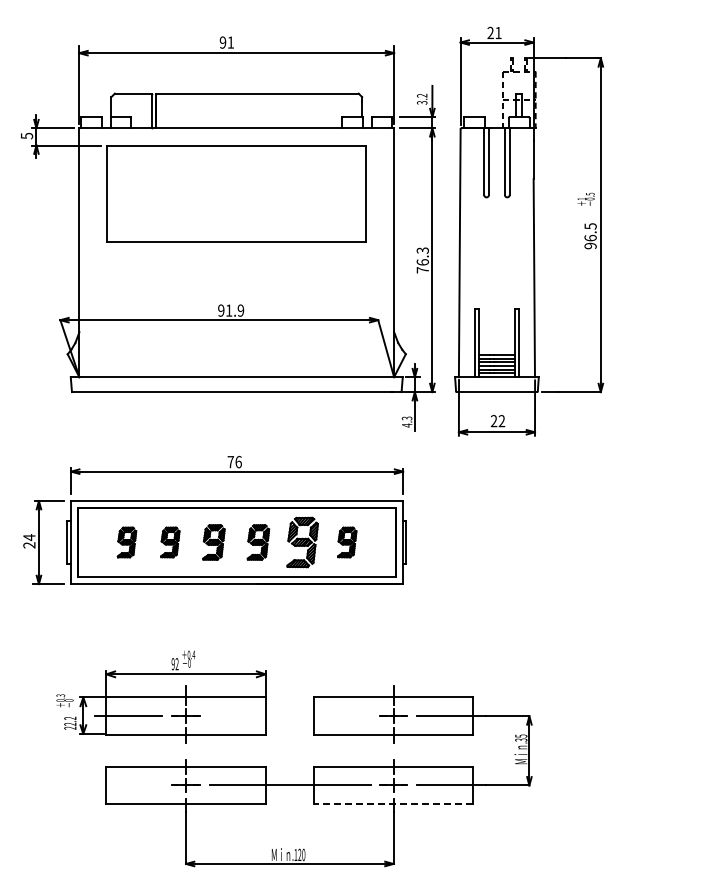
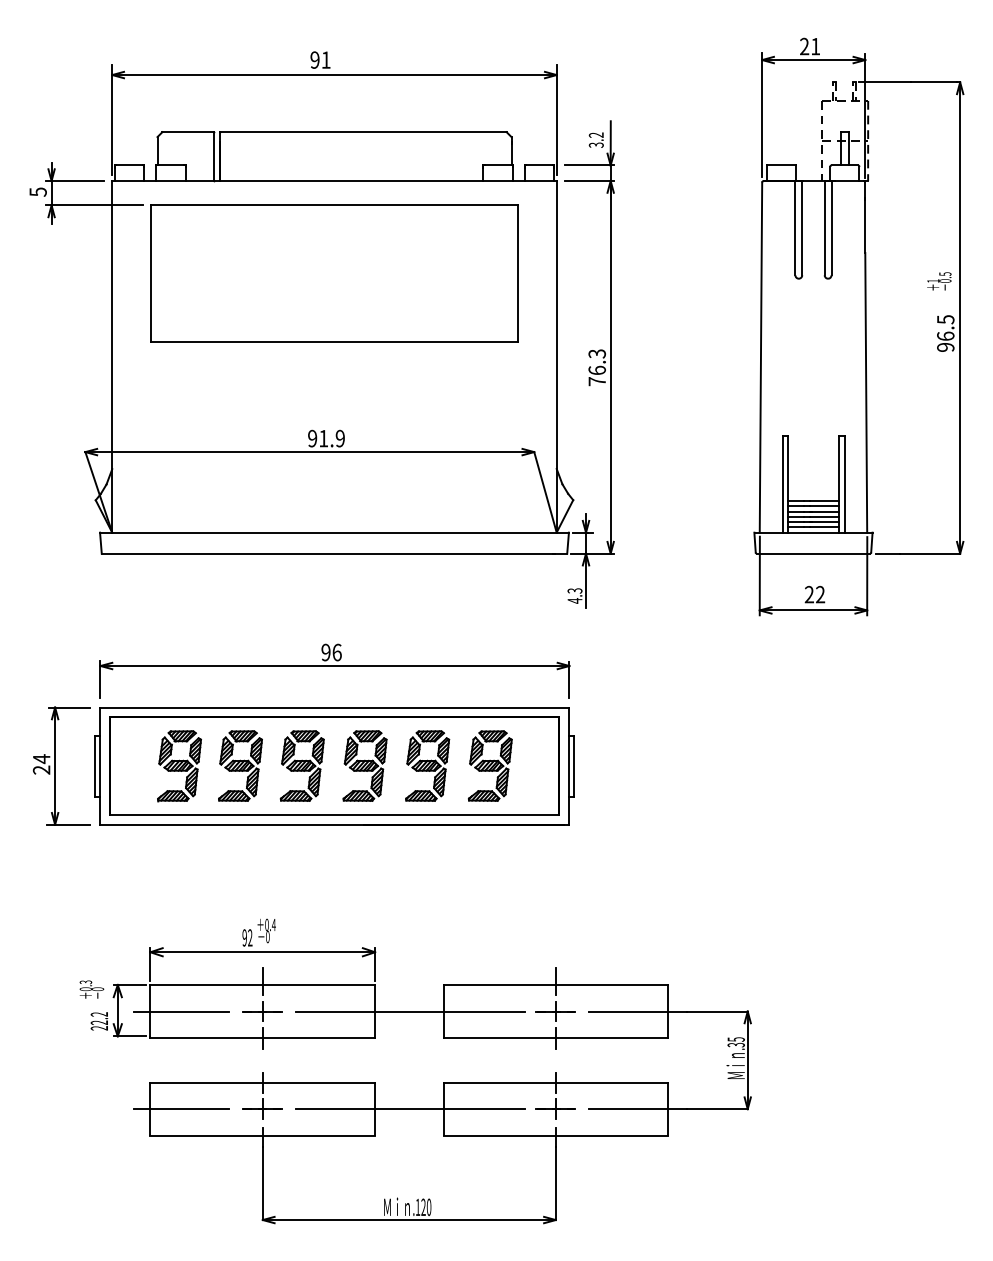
part: (529, 231) -> (859, 326), moved
text: (230, 461) -> (325, 651), 76 -> 96
part: (126, 542) -> (178, 766), size x1.67
part: (170, 542) -> (240, 766), size x1.67
part: (213, 542) -> (301, 766), size x1.43
part: (258, 542) -> (365, 766), size x1.43
part: (347, 542) -> (490, 766), size x1.67
line: (290, 716) -> (410, 1011), added
line: (128, 785) -> (181, 1109), added
line: (393, 804) -> (555, 1136), dashed -> solid

